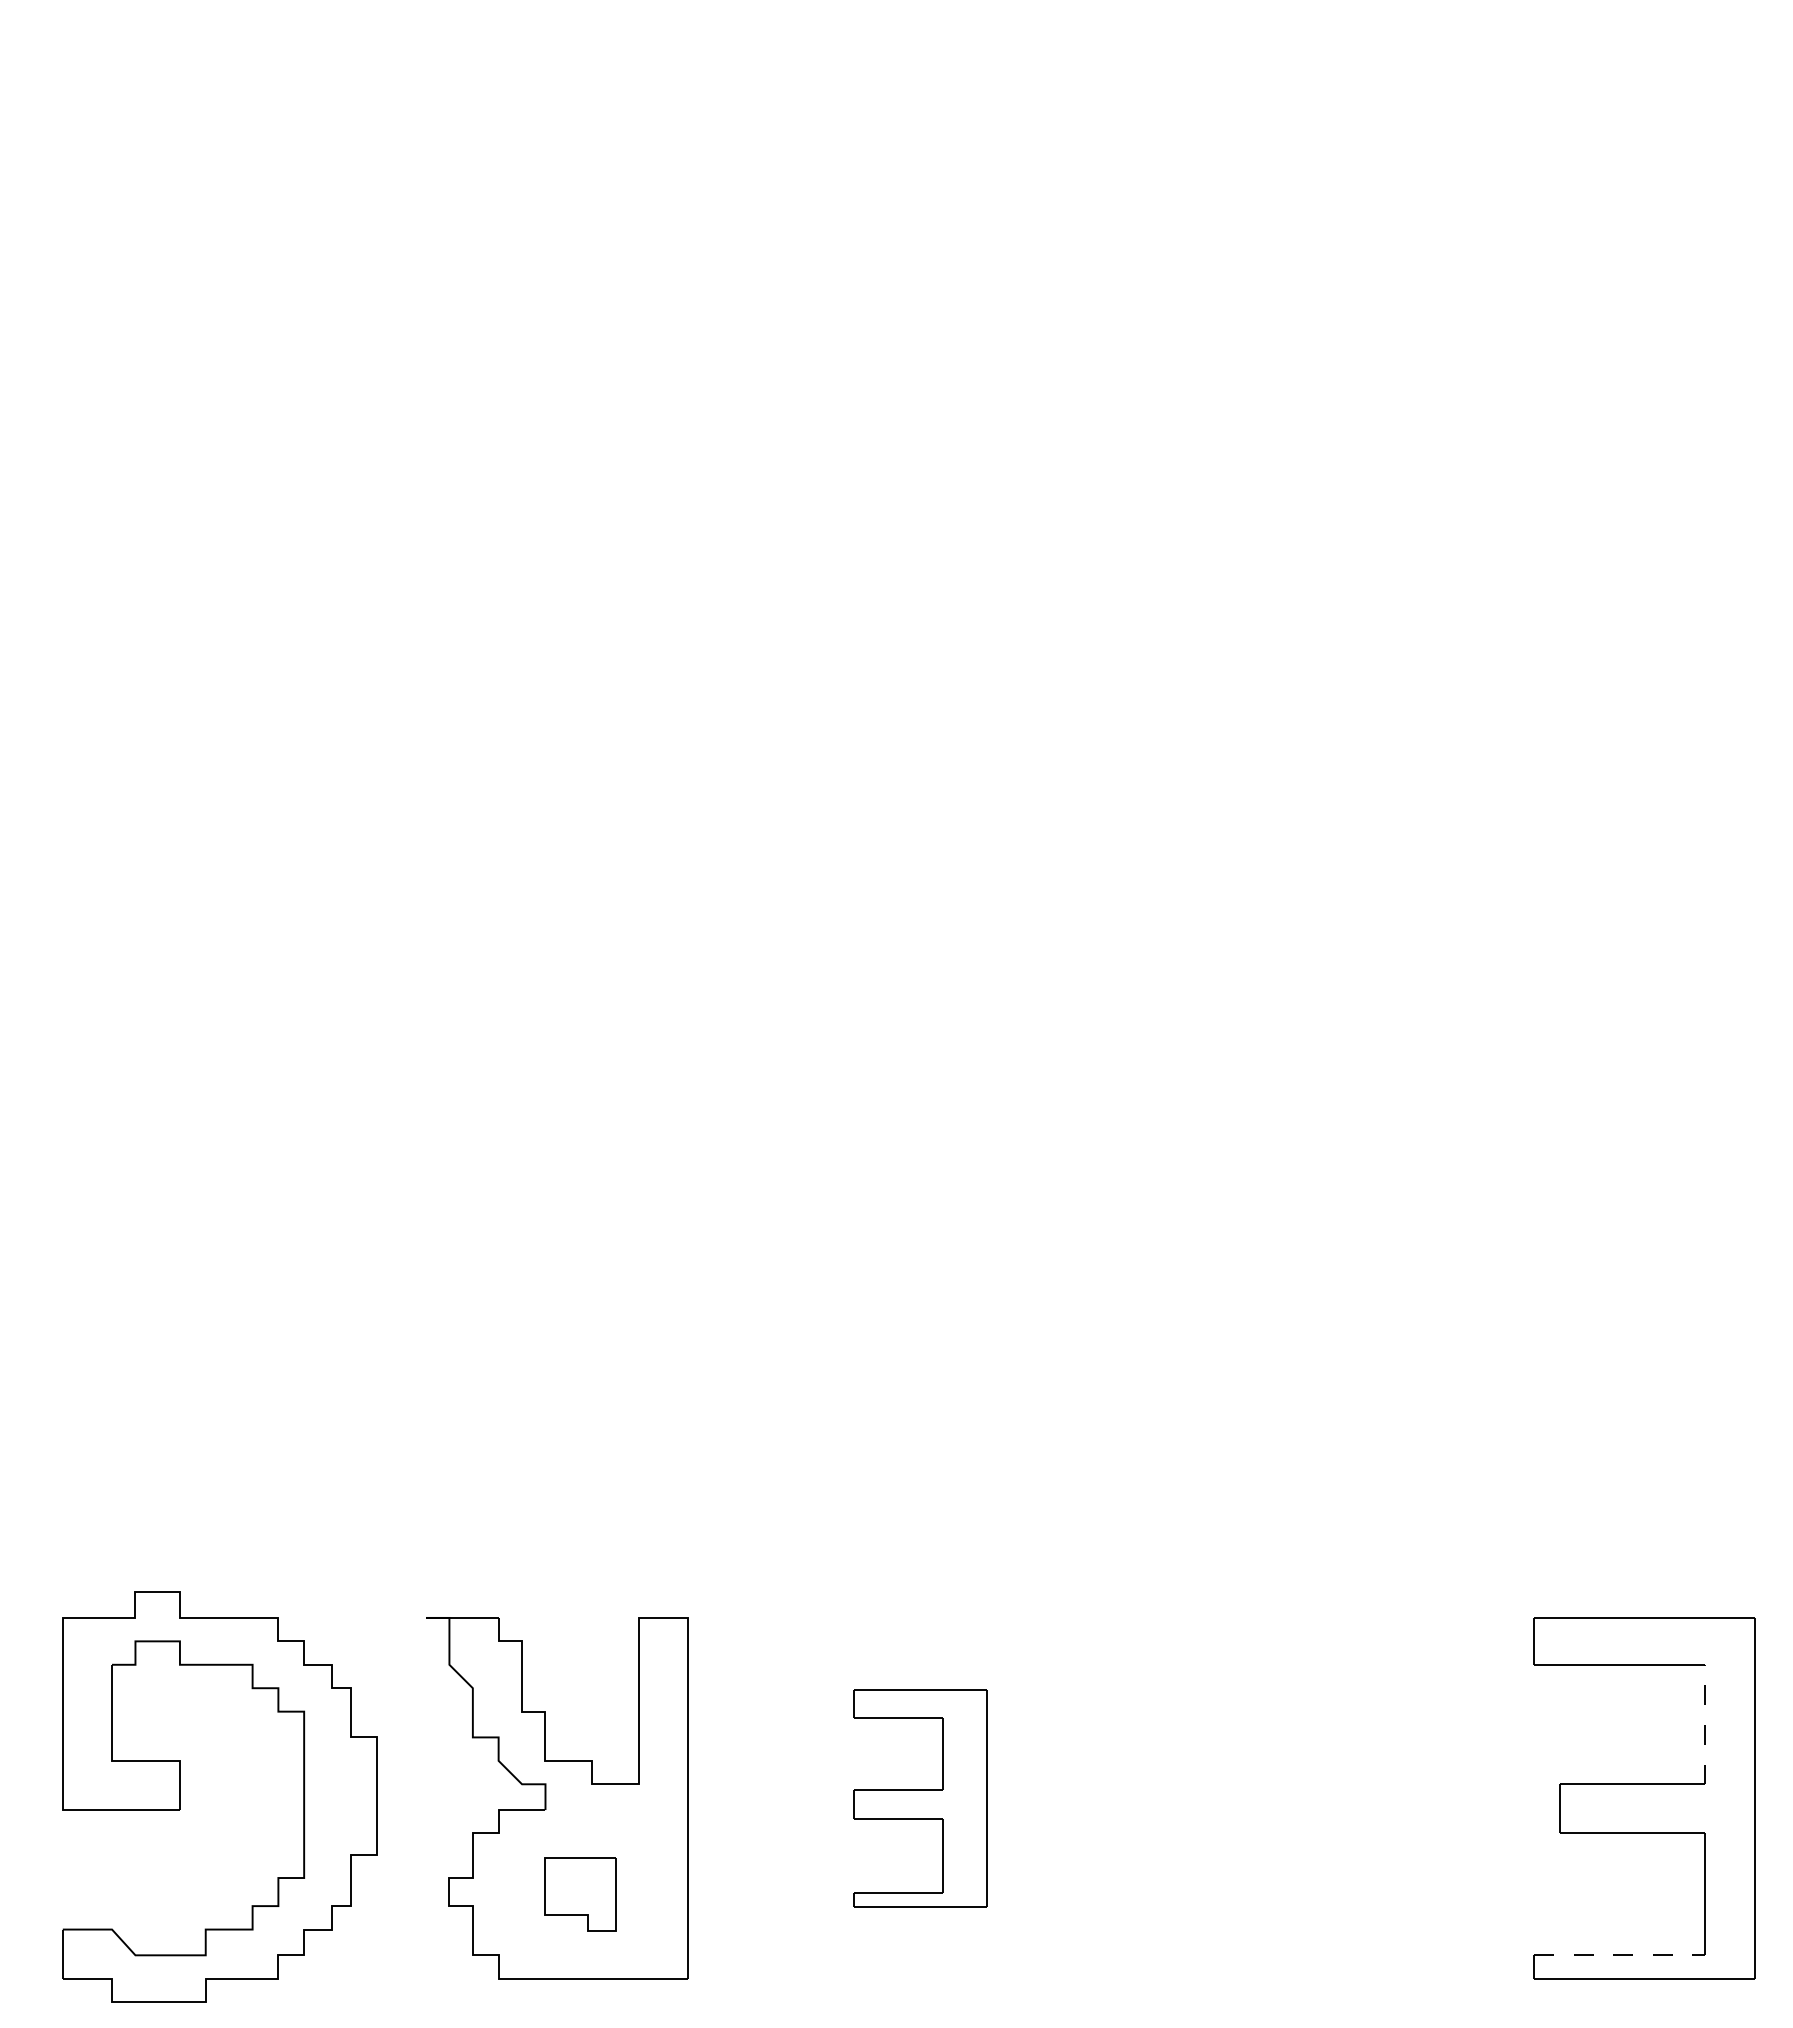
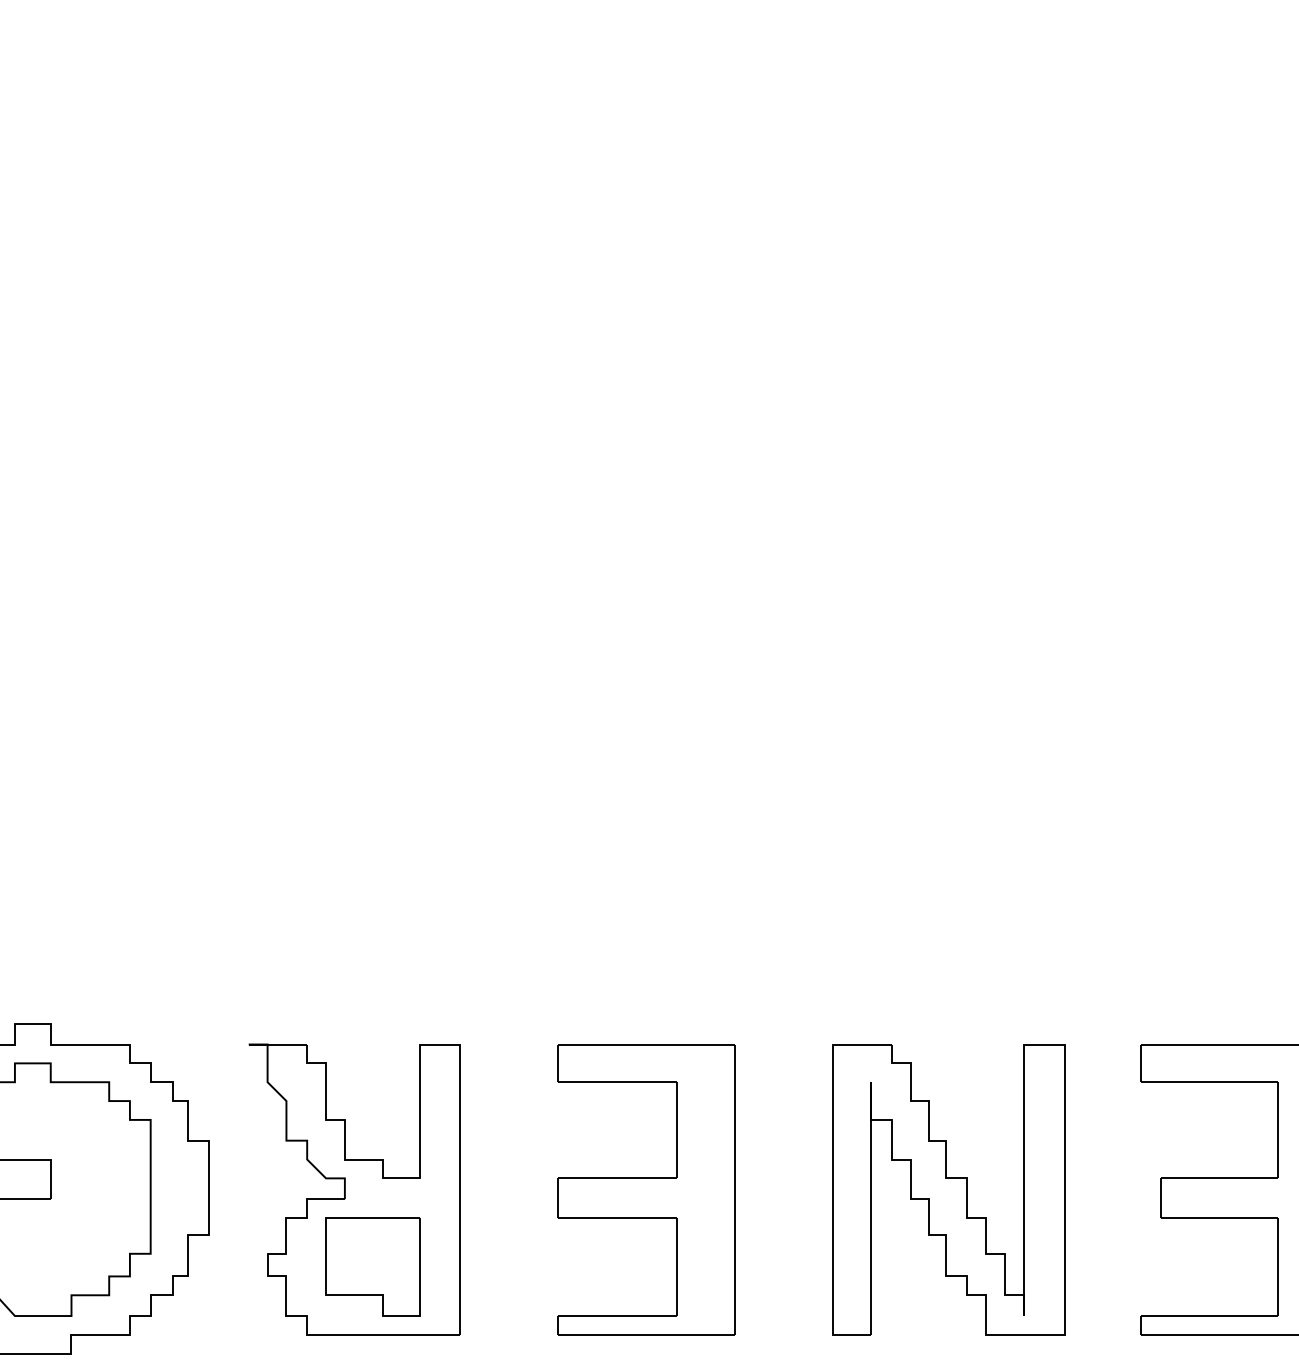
line: (1705, 1724) -> (1278, 1130), dashed -> solid
part: (920, 1798) -> (646, 1189), size x1.67
part: (1296, 1798) -> (949, 1189), added
part: (580, 1893) -> (373, 1266), size x1.67
line: (1619, 1955) -> (1209, 1316), dashed -> solid

